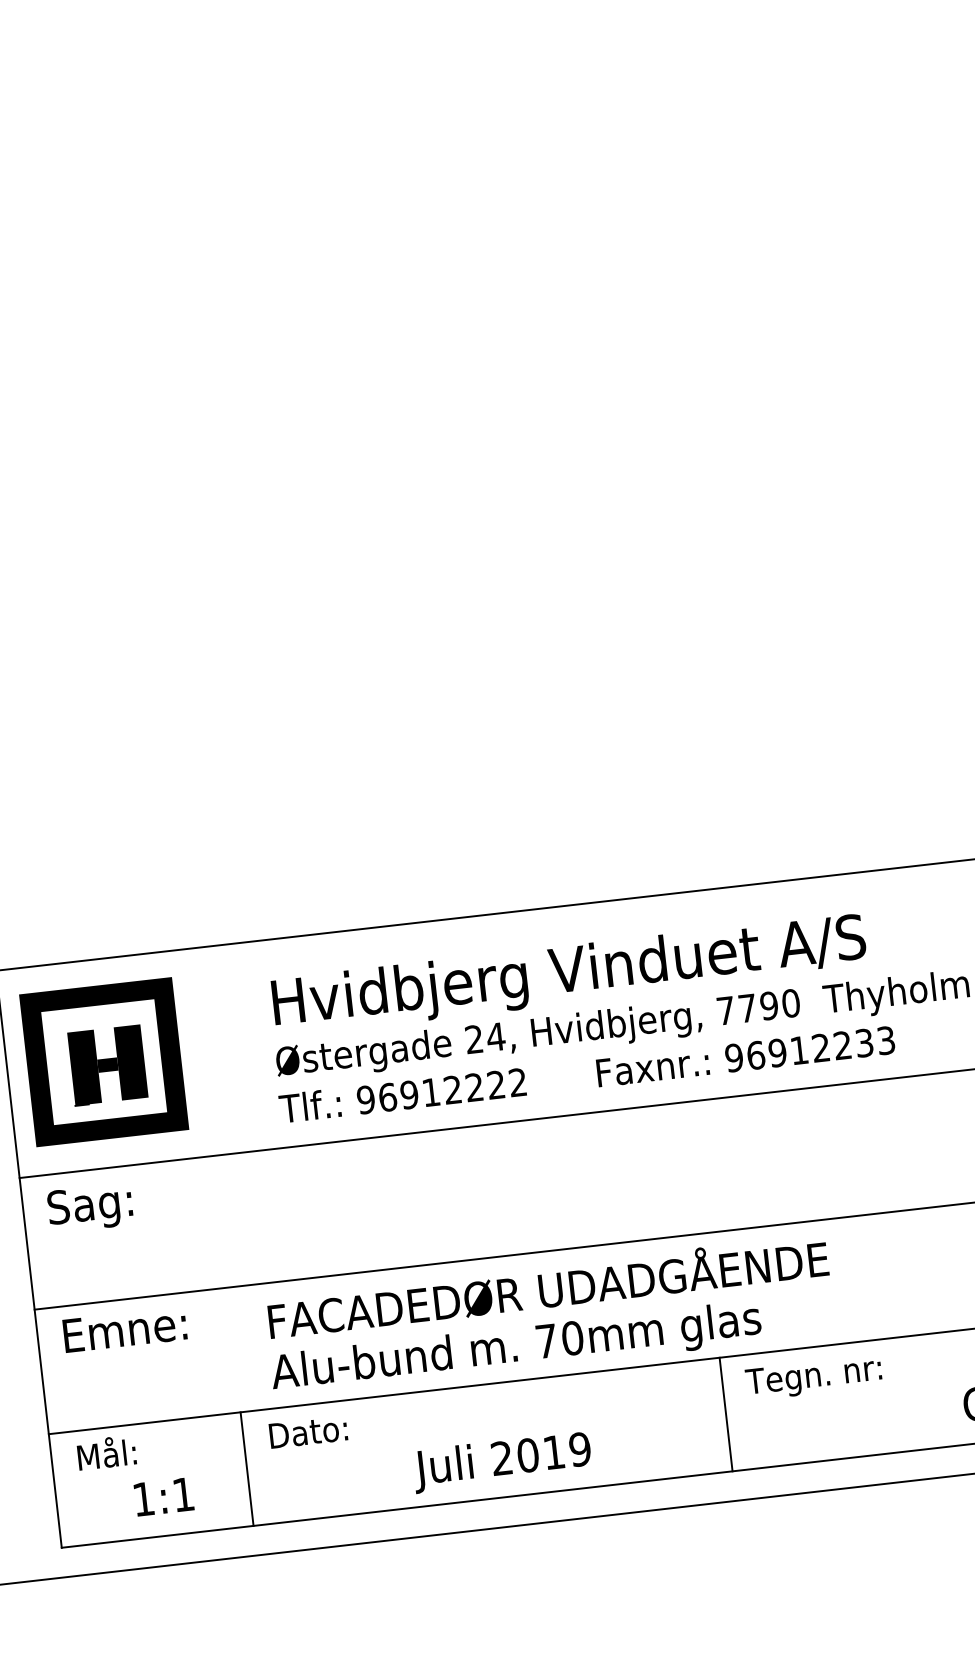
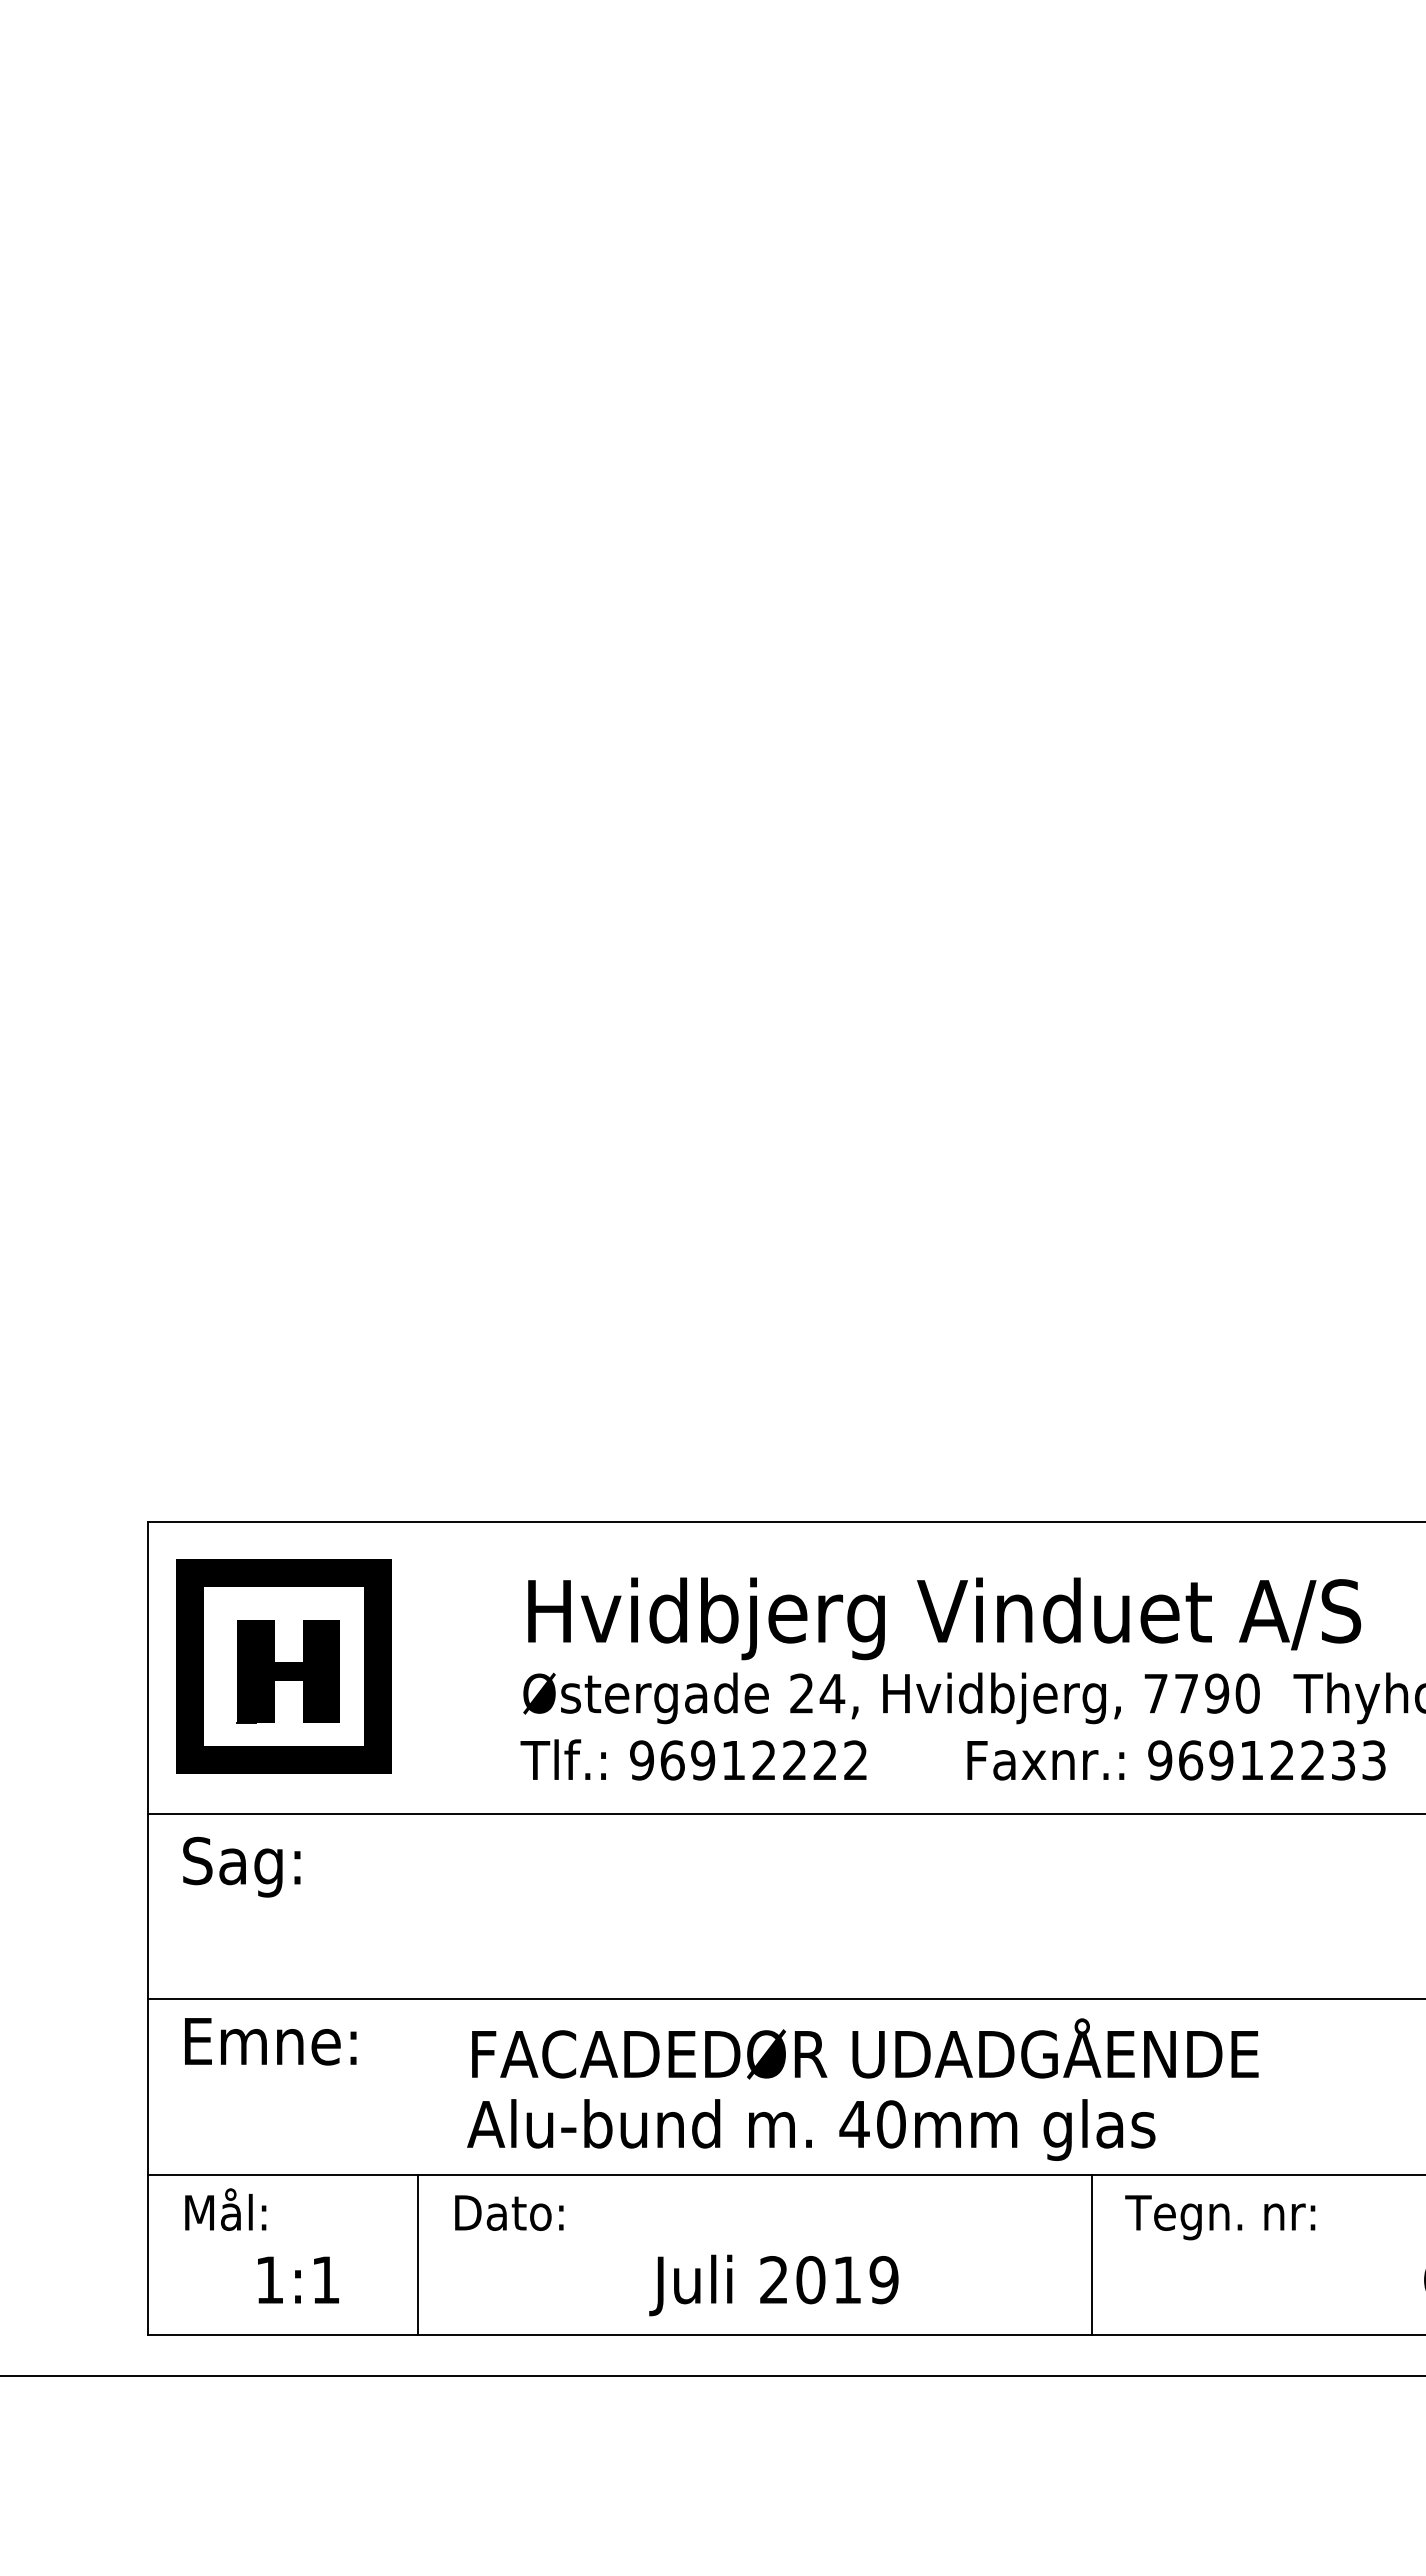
text: (546, 1341) -> (854, 2124), 70mm -> 40mm

